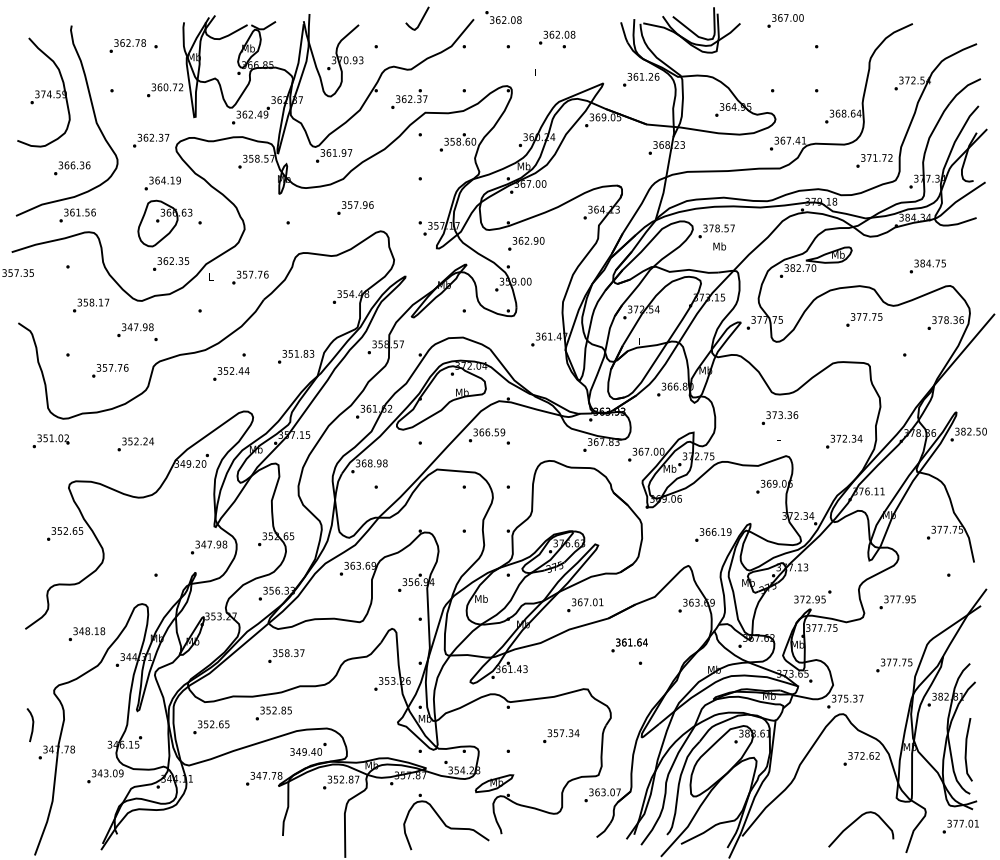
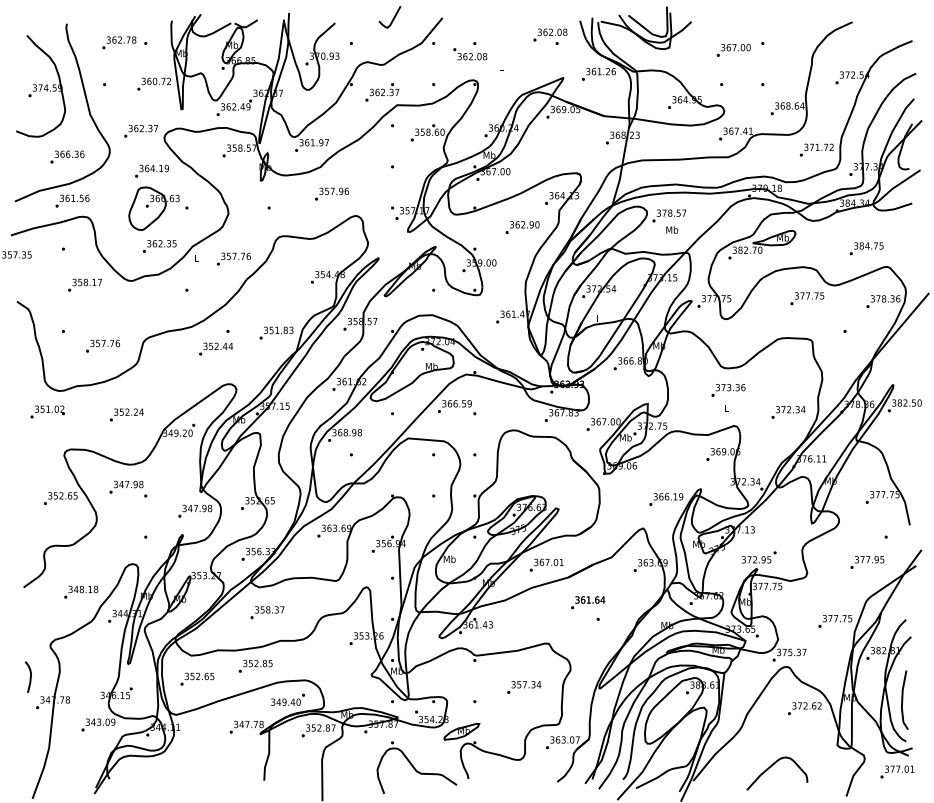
text: (503, 17) -> (470, 54), moved
text: (785, 21) -> (733, 50), moved
text: (557, 39) -> (550, 36), moved
text: (526, 243) -> (522, 227), moved
text: (137, 331) -> (128, 488), moved
text: (897, 602) -> (867, 562), moved
curve: (854, 822) -> (771, 767), moved

